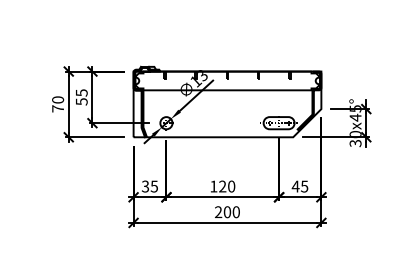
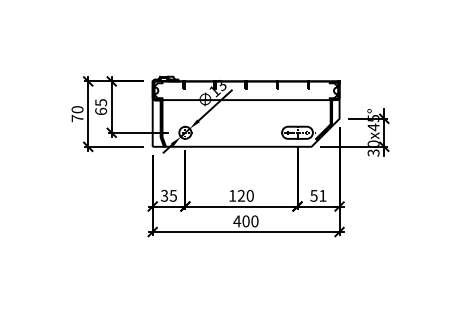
text: (82, 101) -> (101, 111), 55 -> 65
text: (300, 186) -> (318, 195), 45 -> 51
text: (218, 212) -> (237, 221), 200 -> 400

